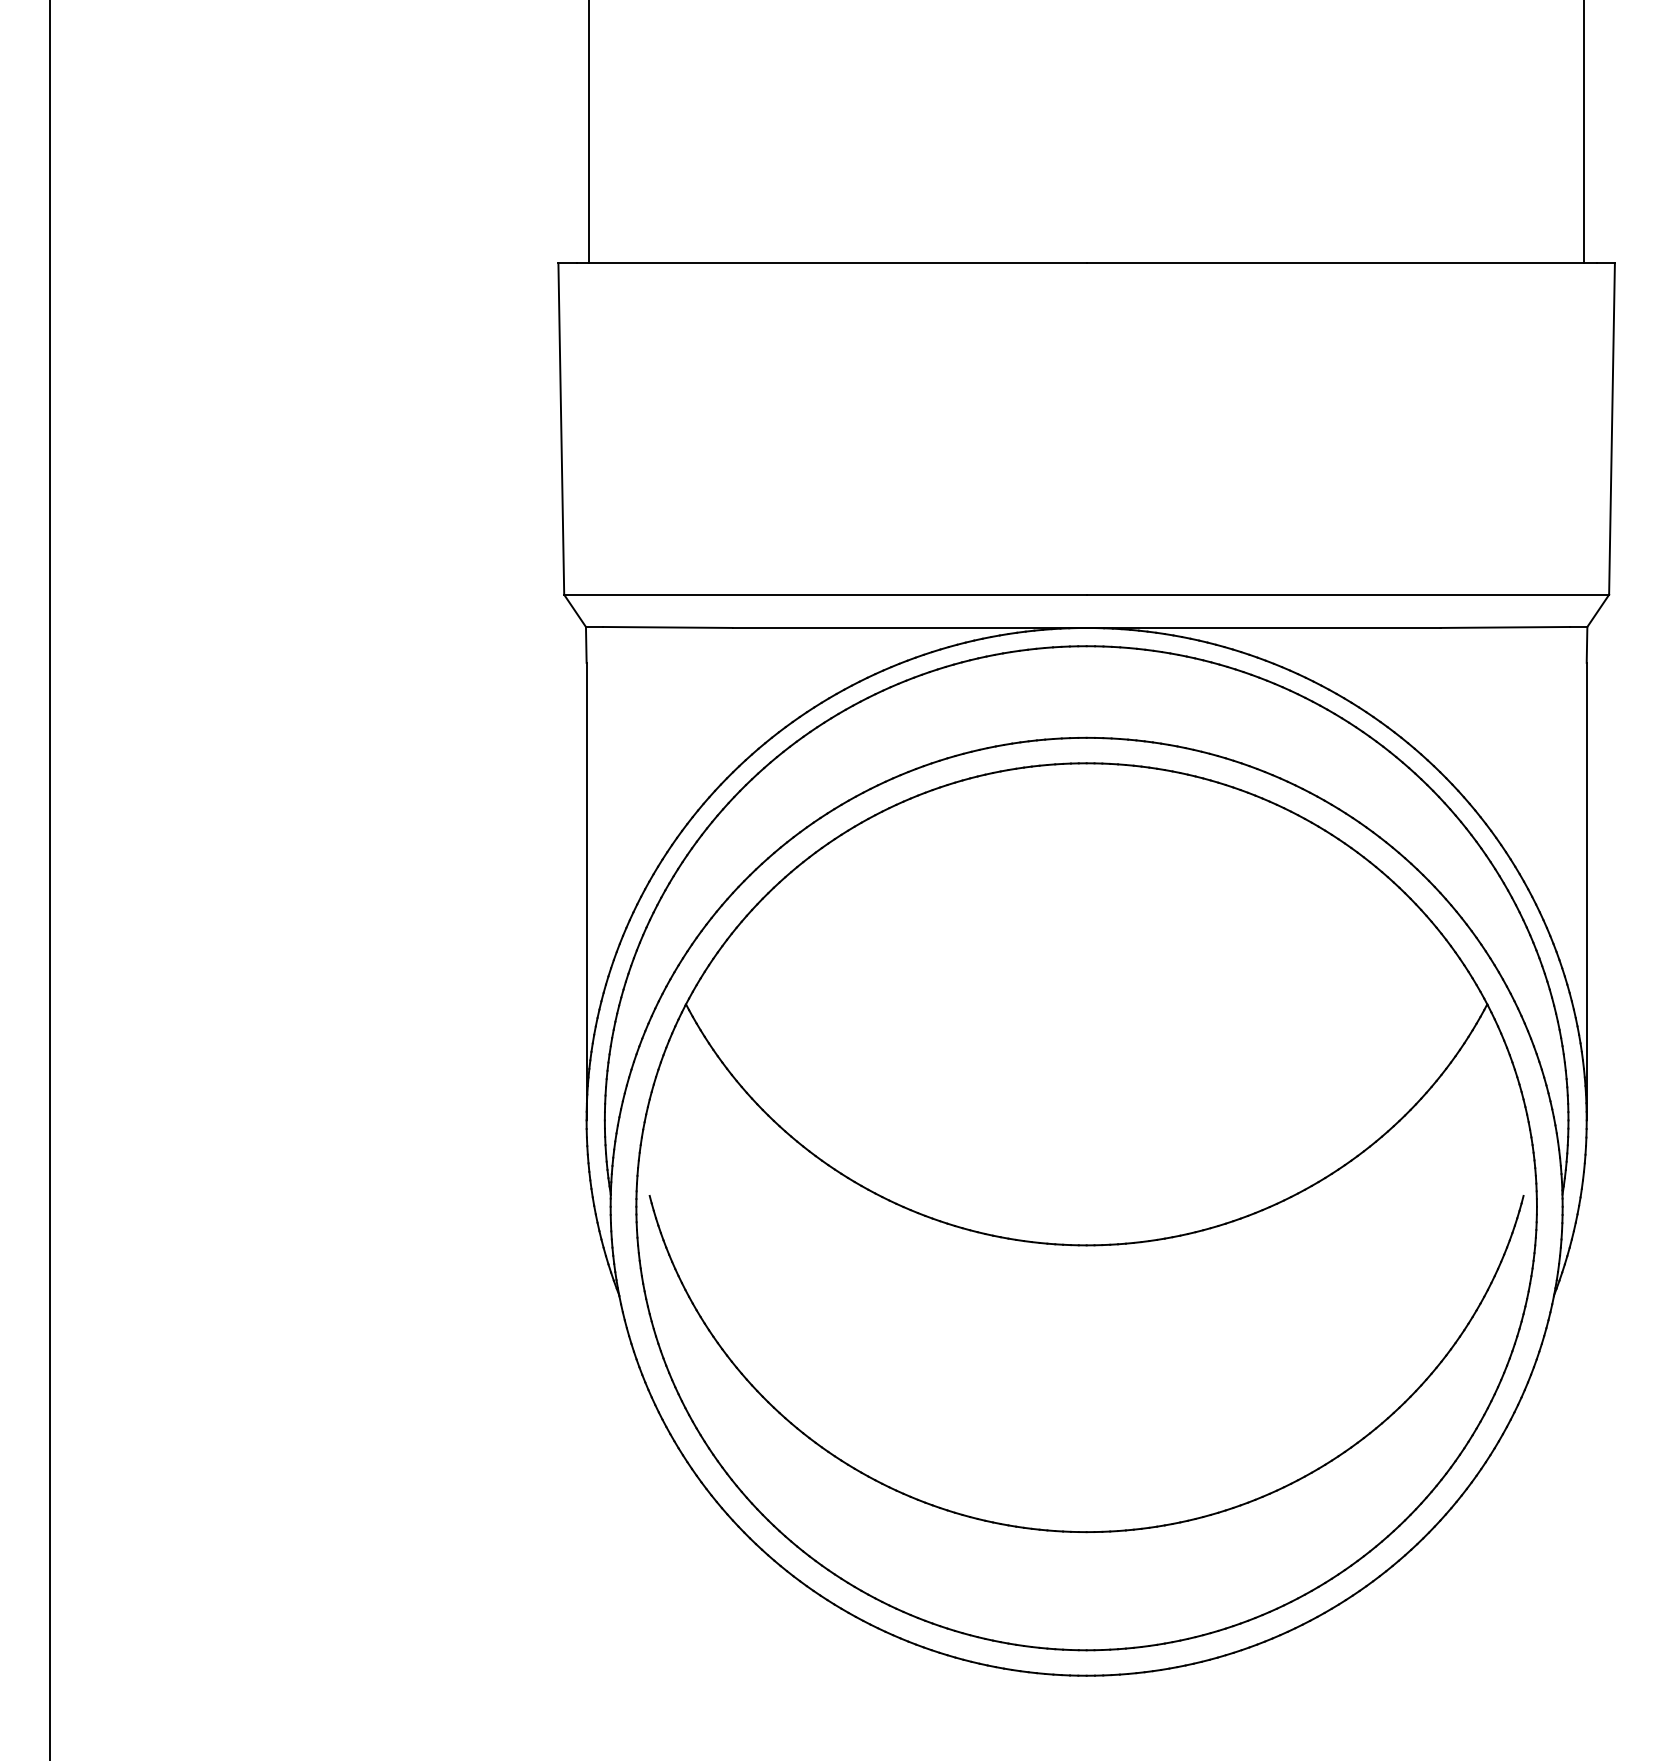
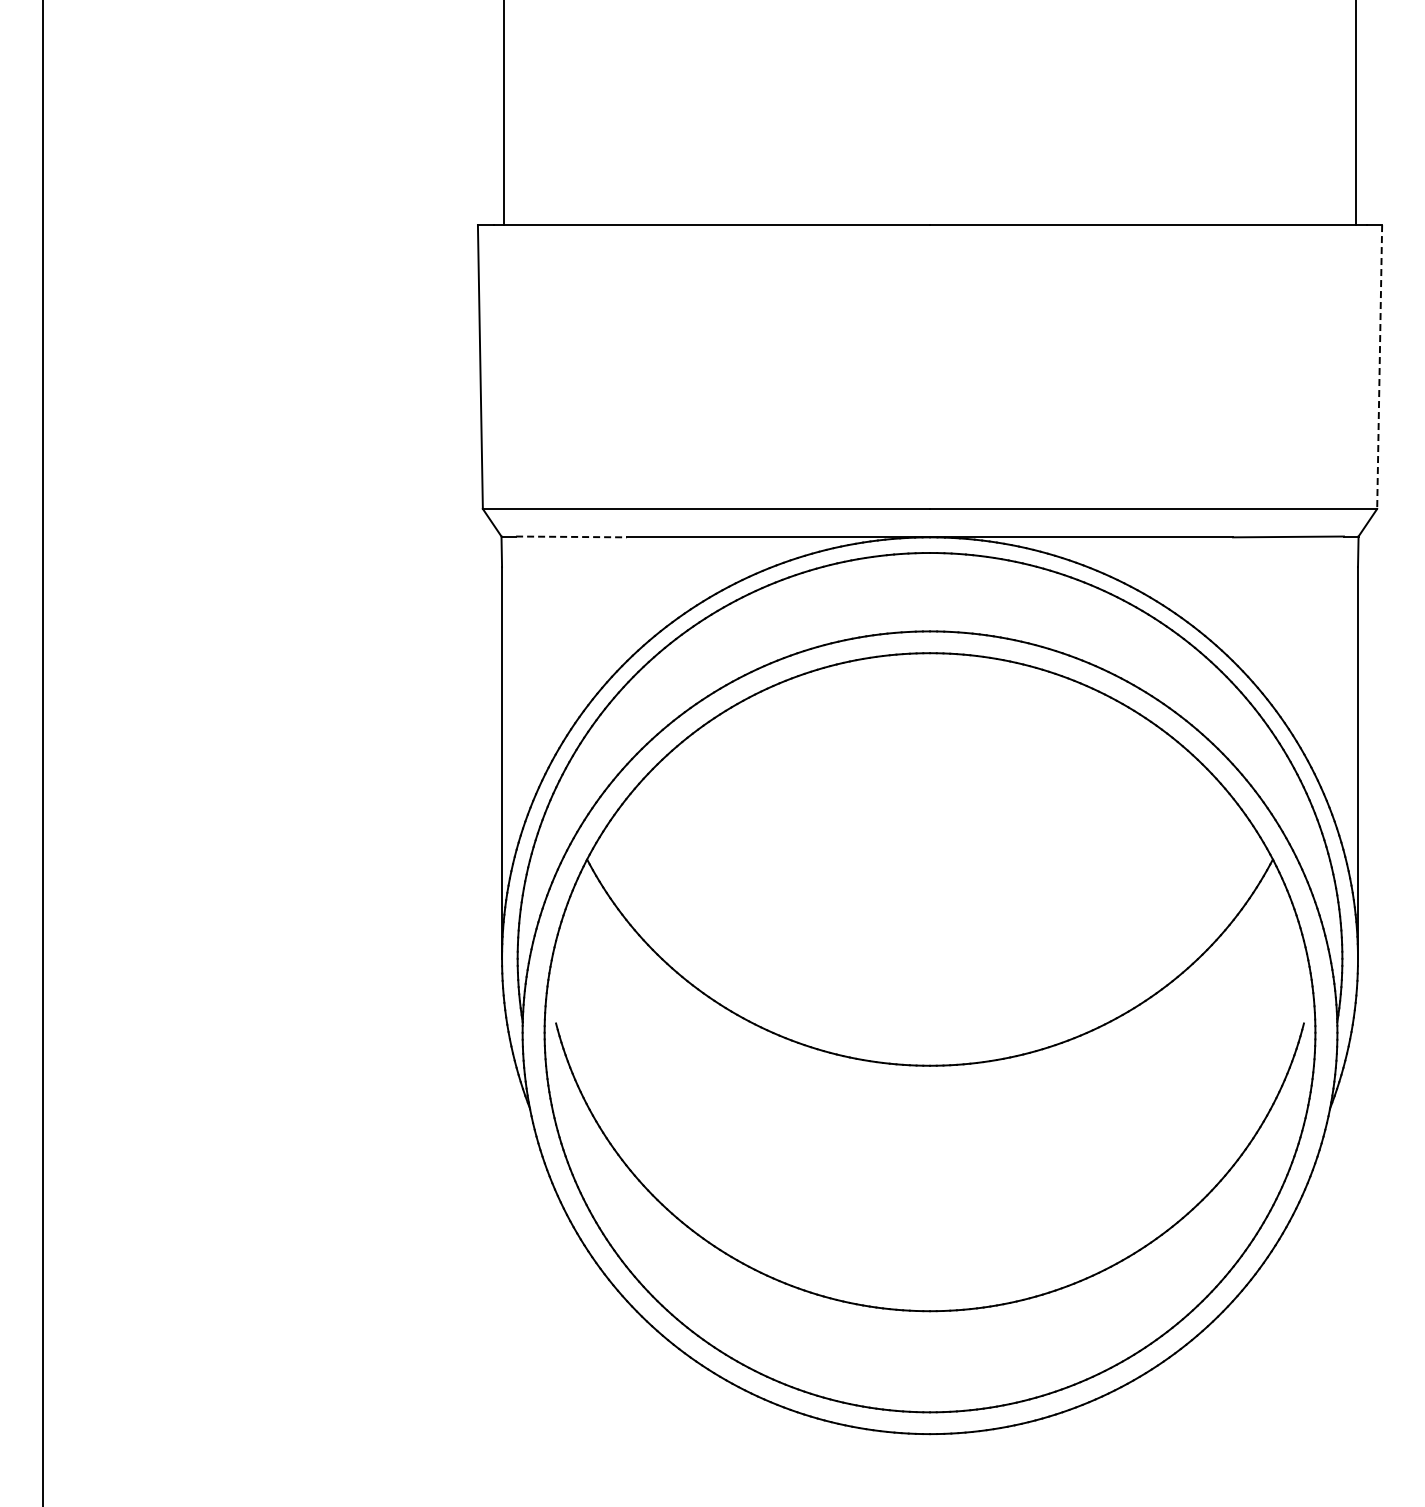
line: (1611, 429) -> (1379, 367), solid -> dashed
line: (668, 626) -> (572, 536), solid -> dashed

